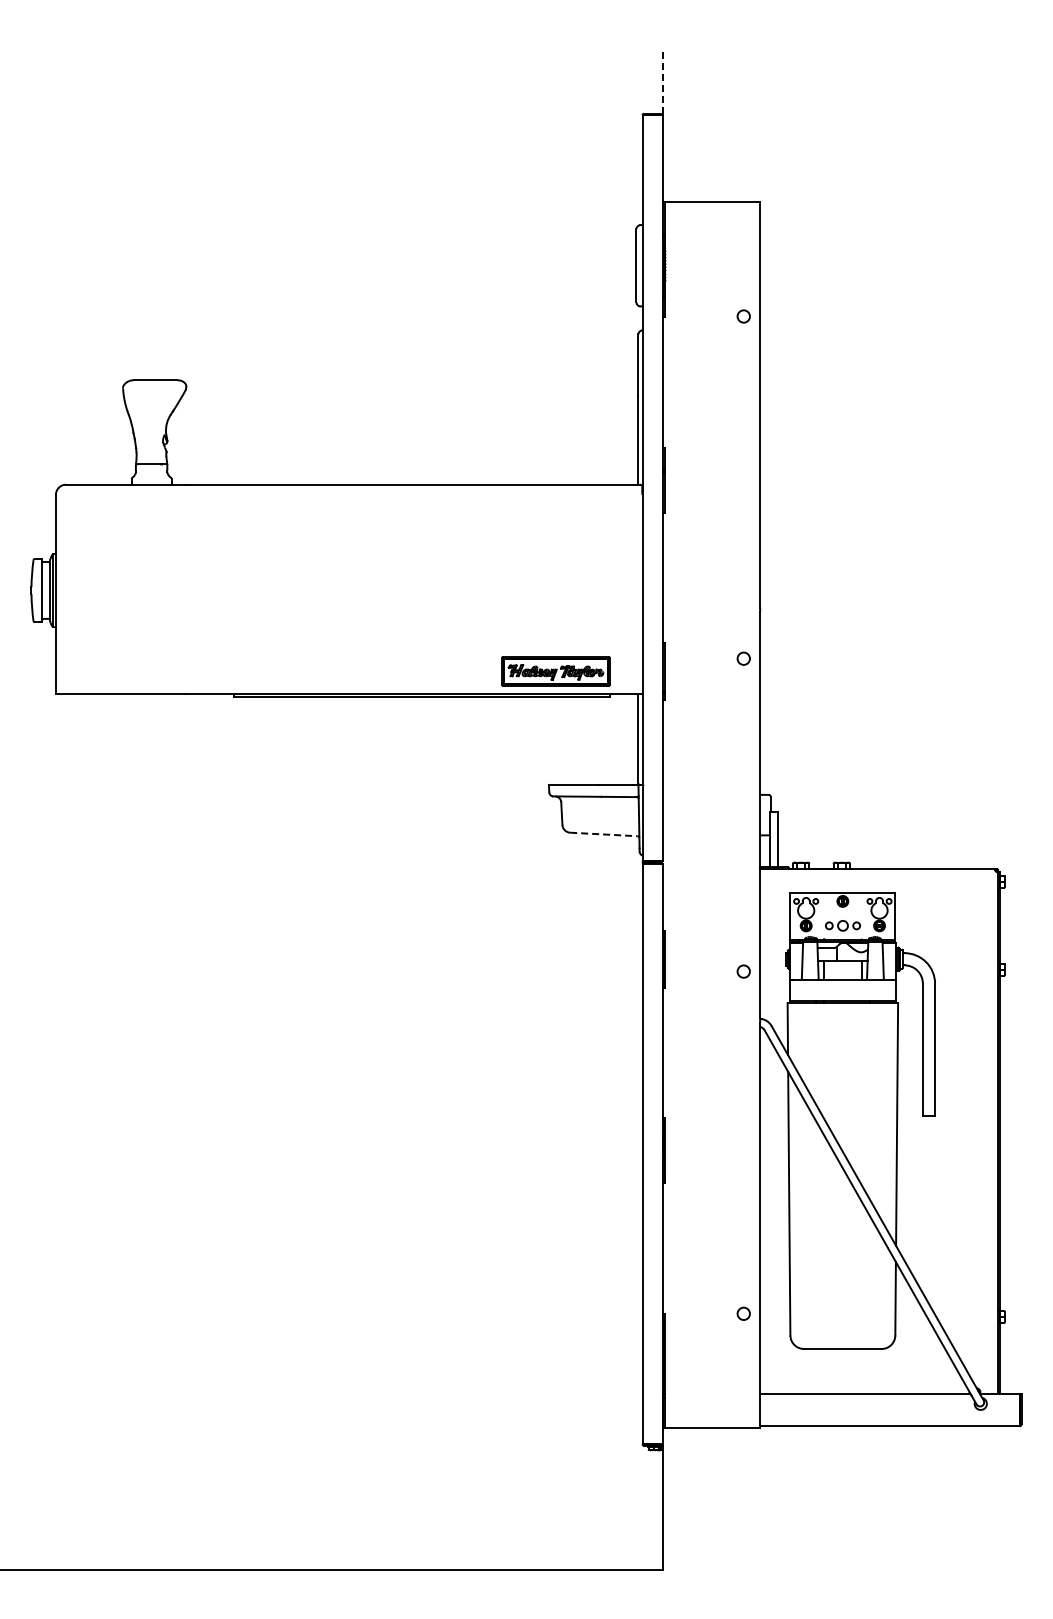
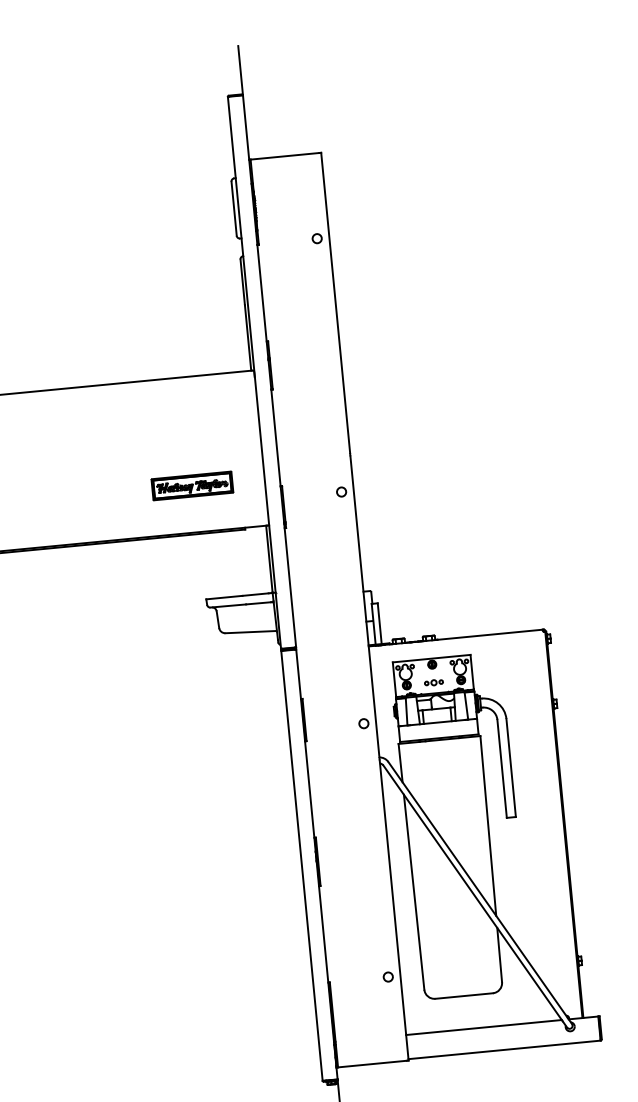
line: (662, 81) -> (240, 70), dashed -> solid
part: (555, 671) -> (192, 486), moved
line: (603, 834) -> (250, 632), dashed -> solid
part: (842, 925) -> (433, 682), size x0.71

